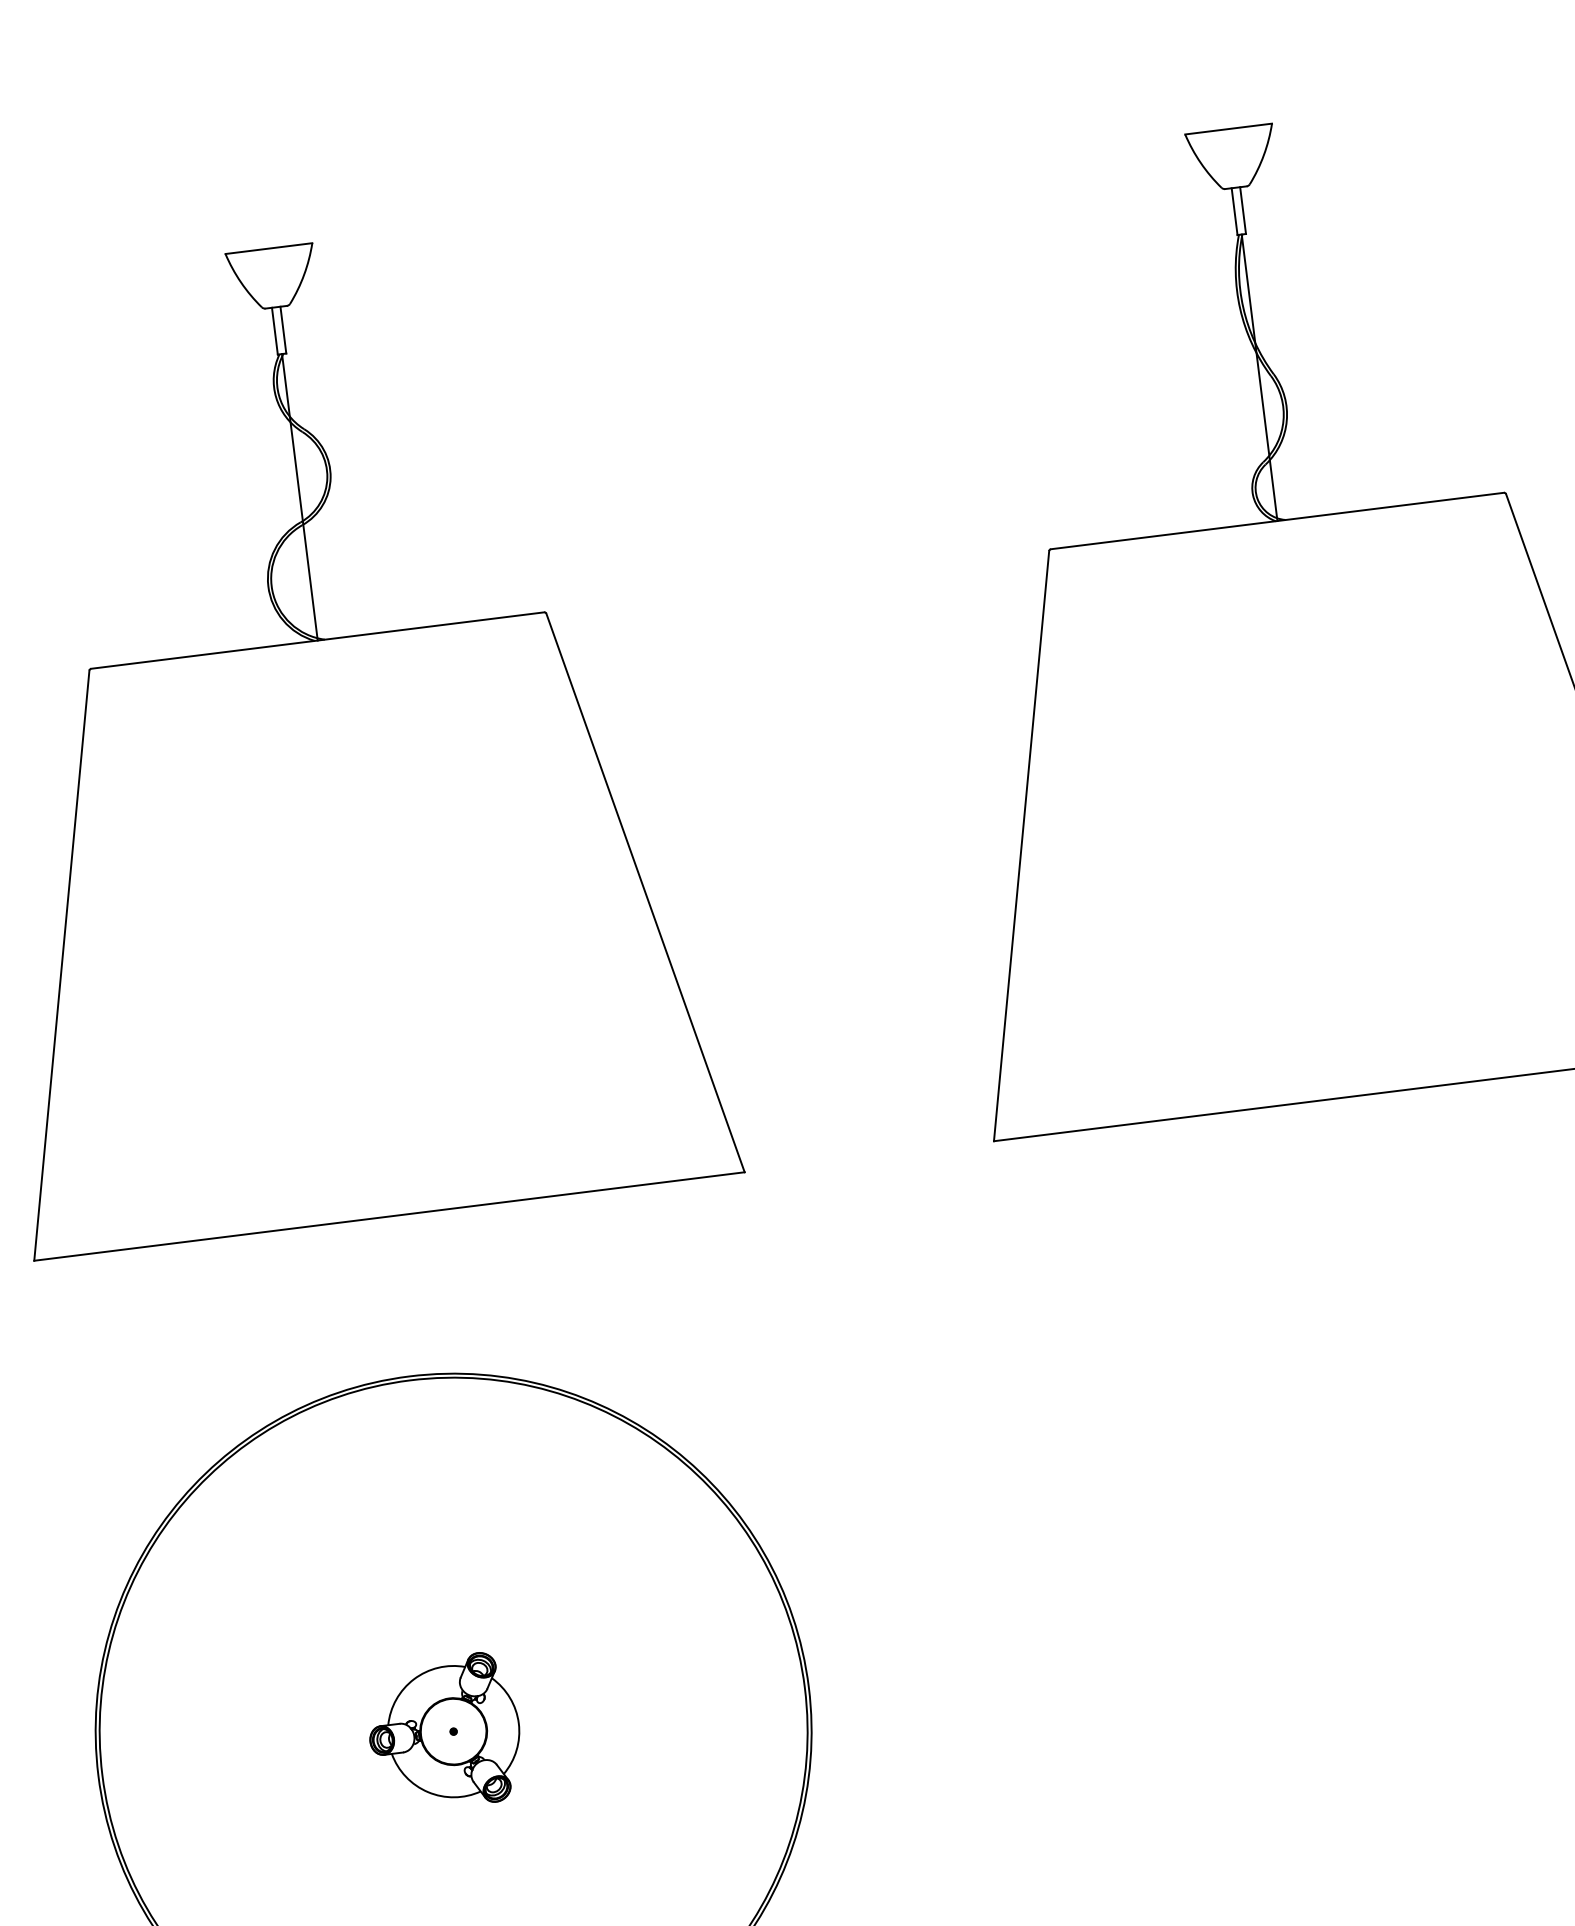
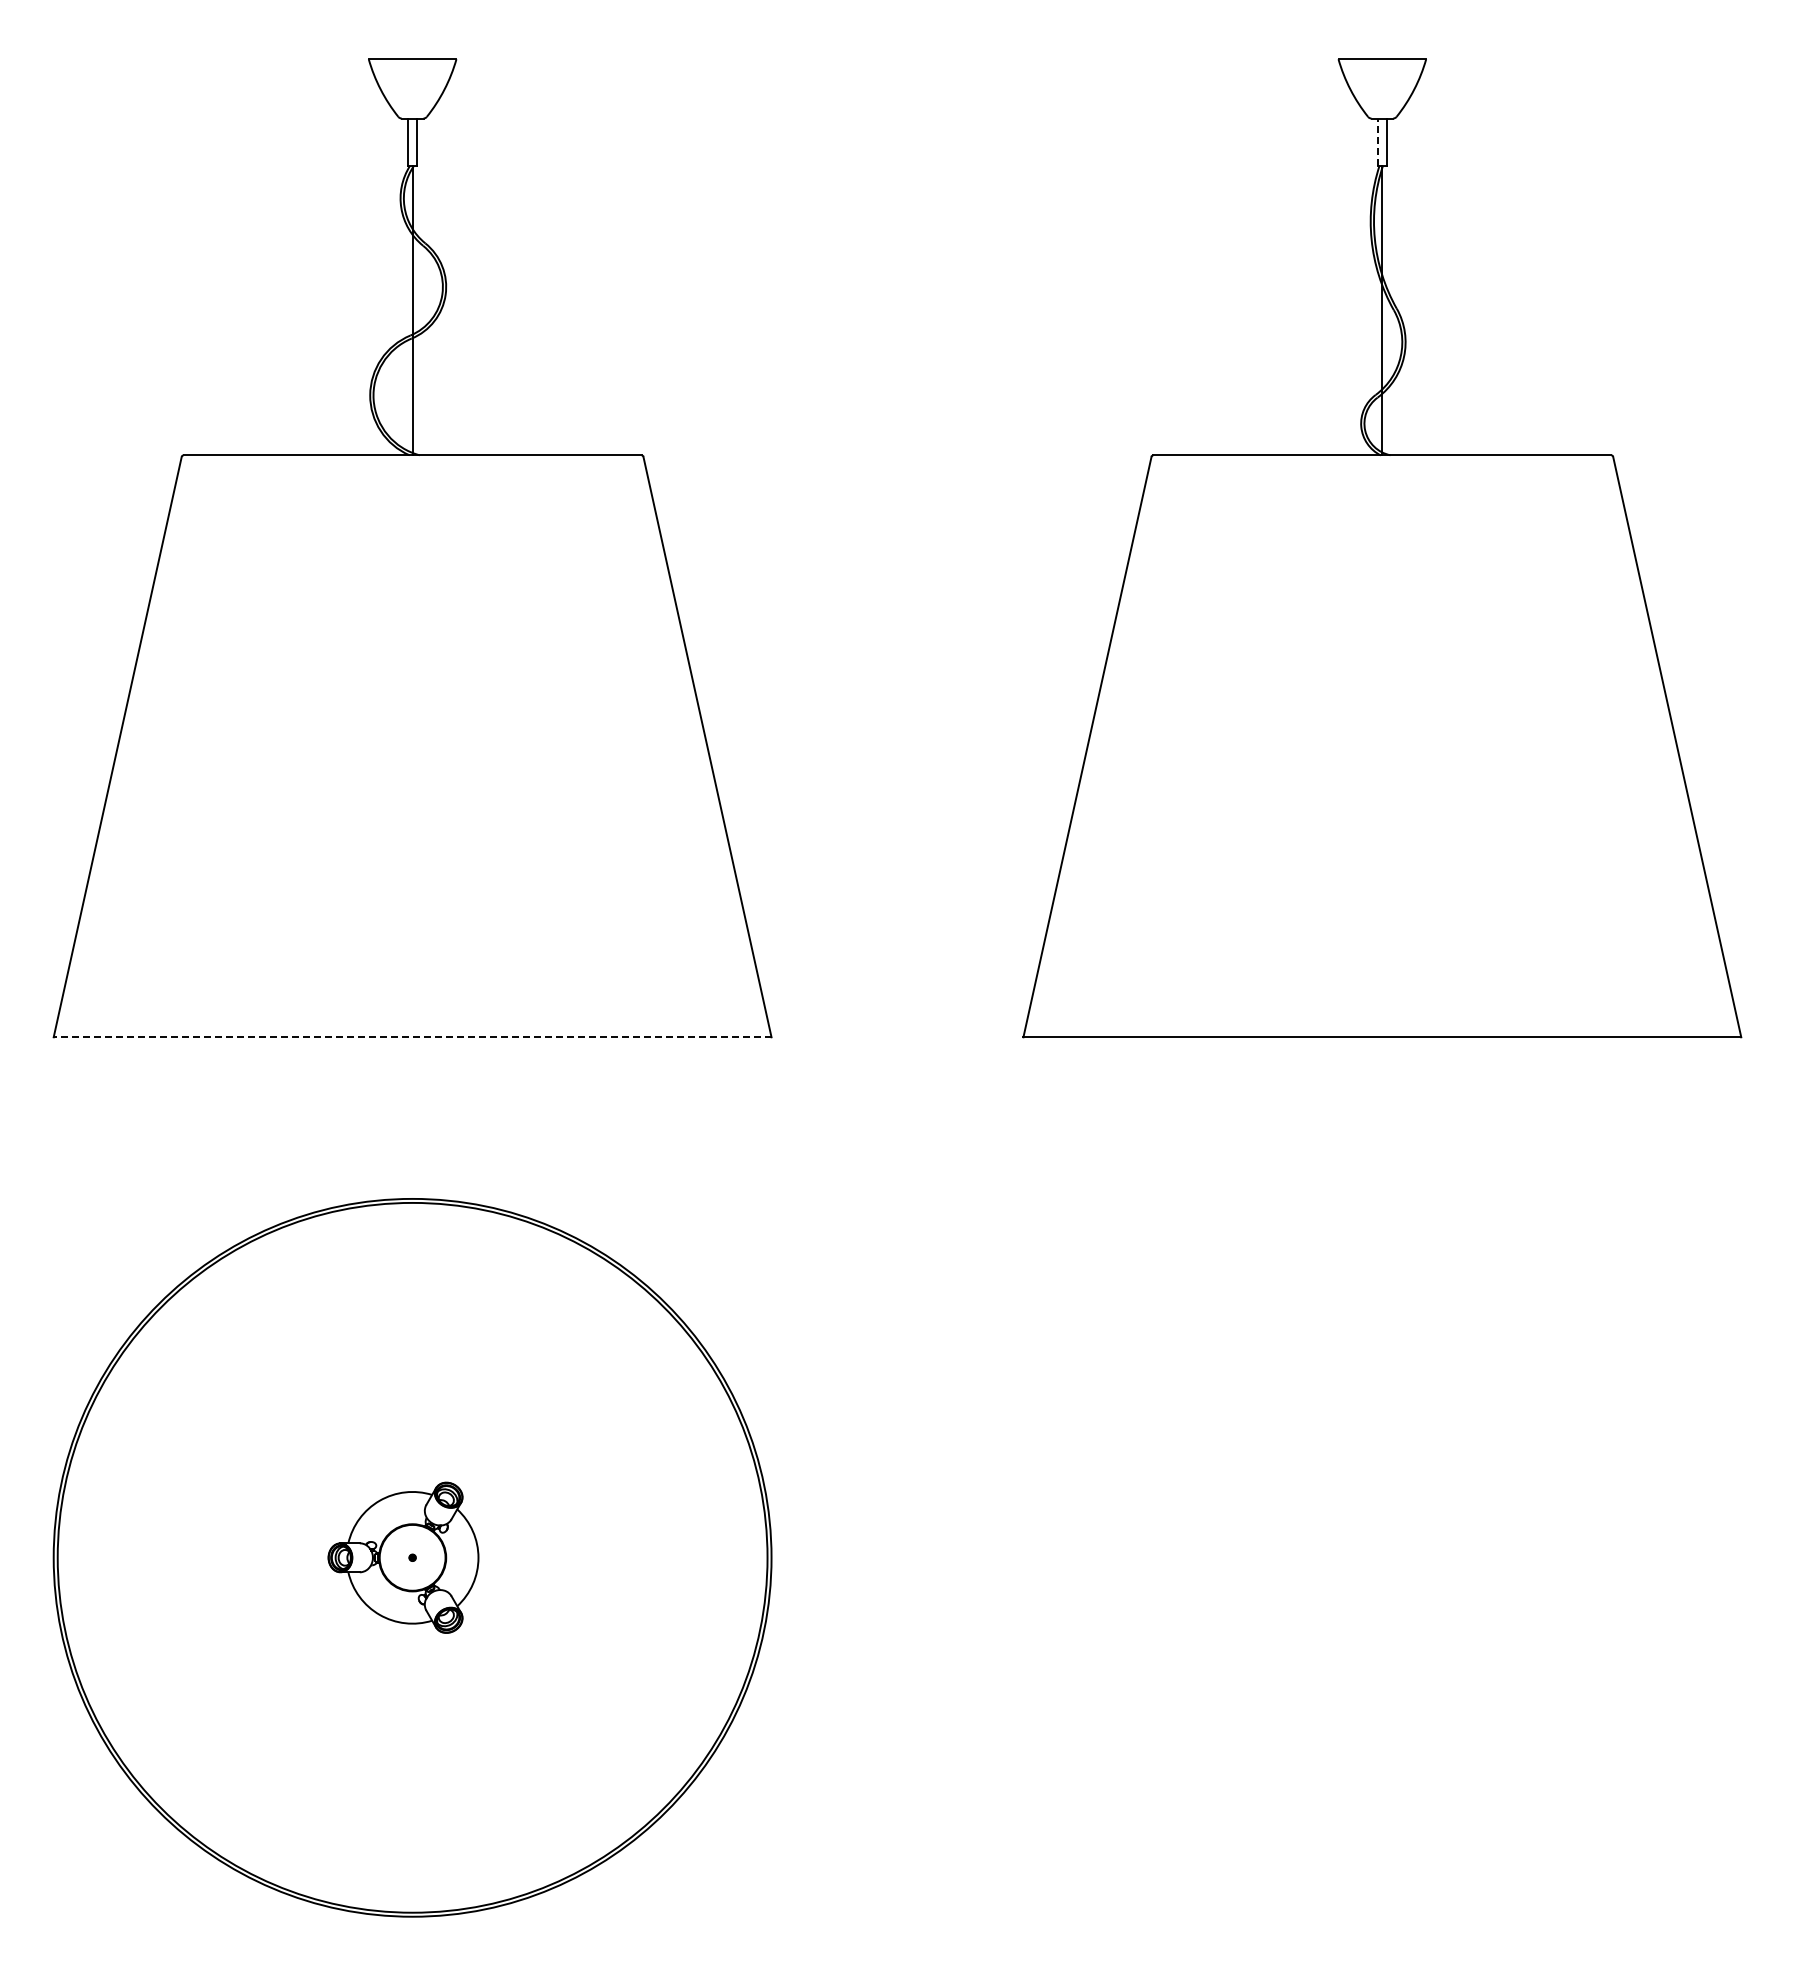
line: (1235, 211) -> (1378, 142), solid -> dashed
line: (389, 1216) -> (412, 1037), solid -> dashed

